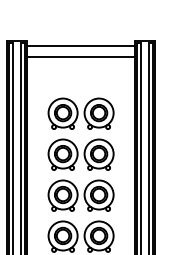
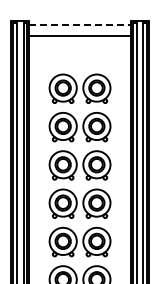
line: (81, 46) -> (80, 25), solid -> dashed

